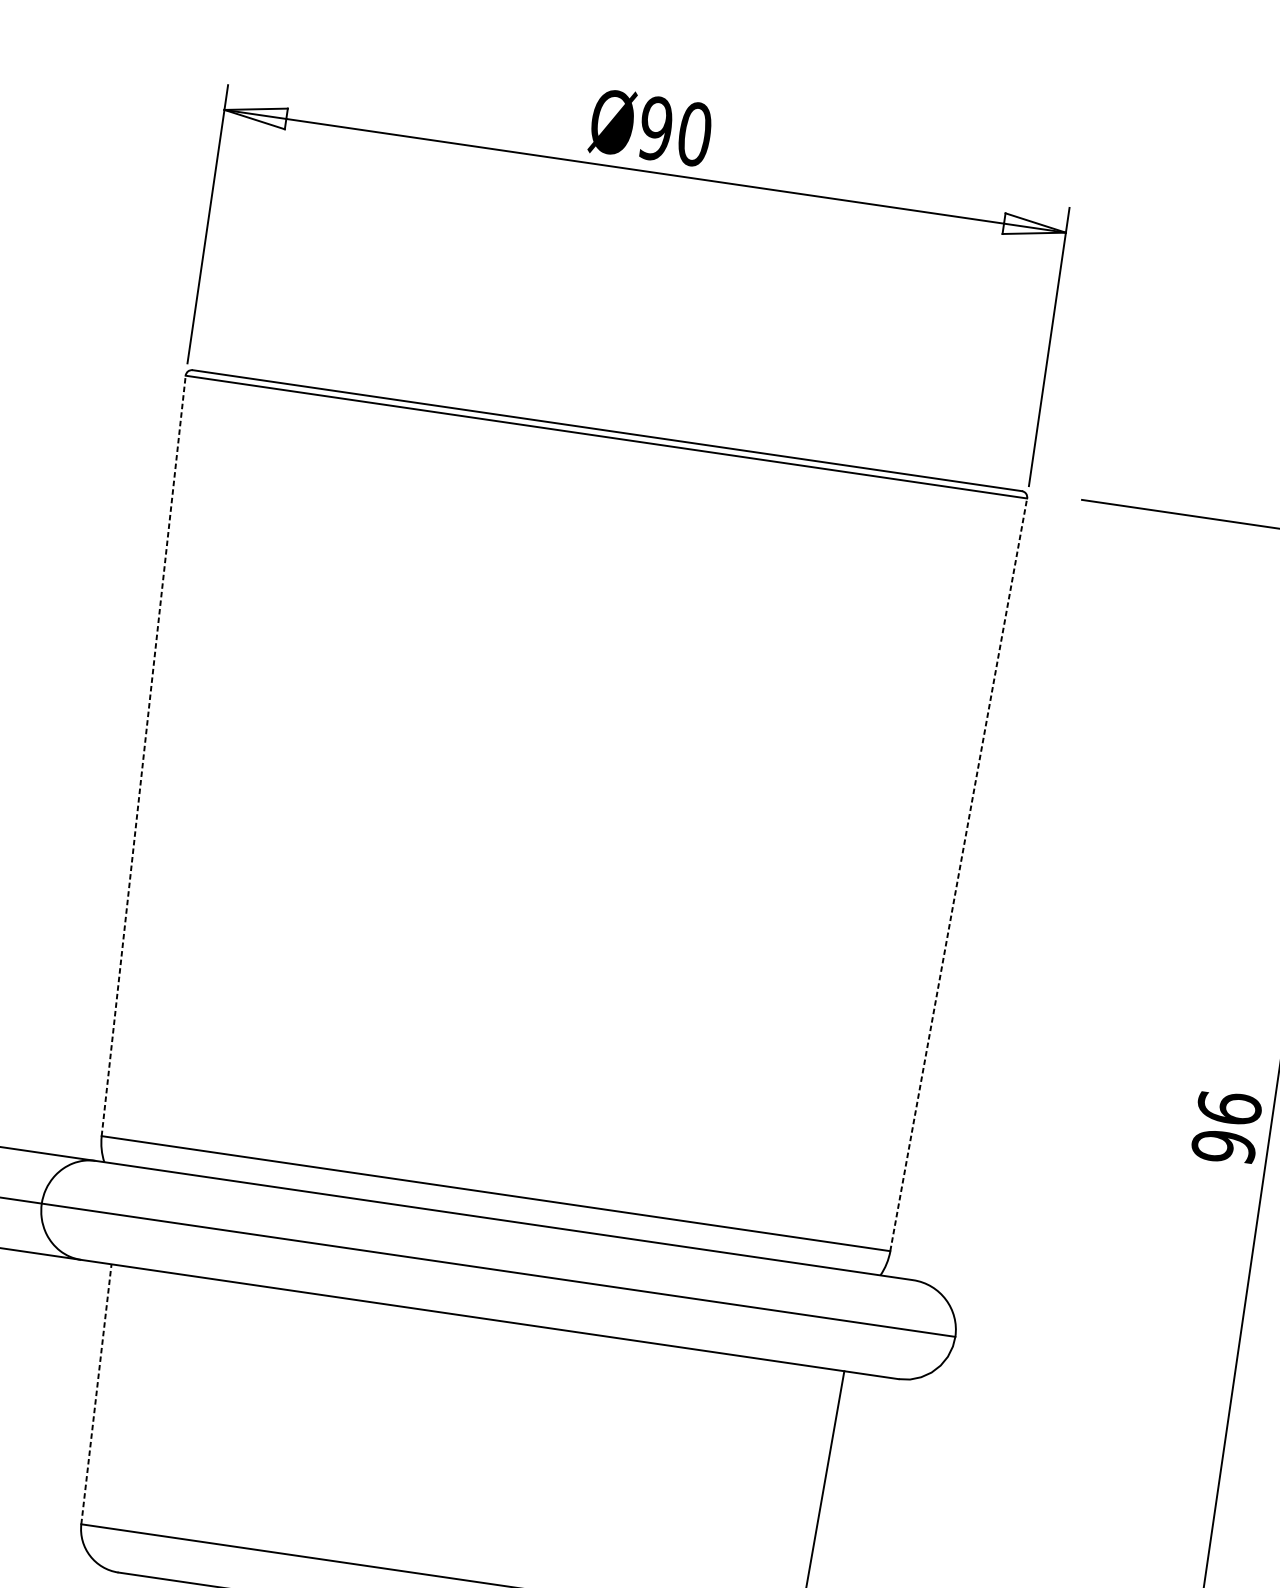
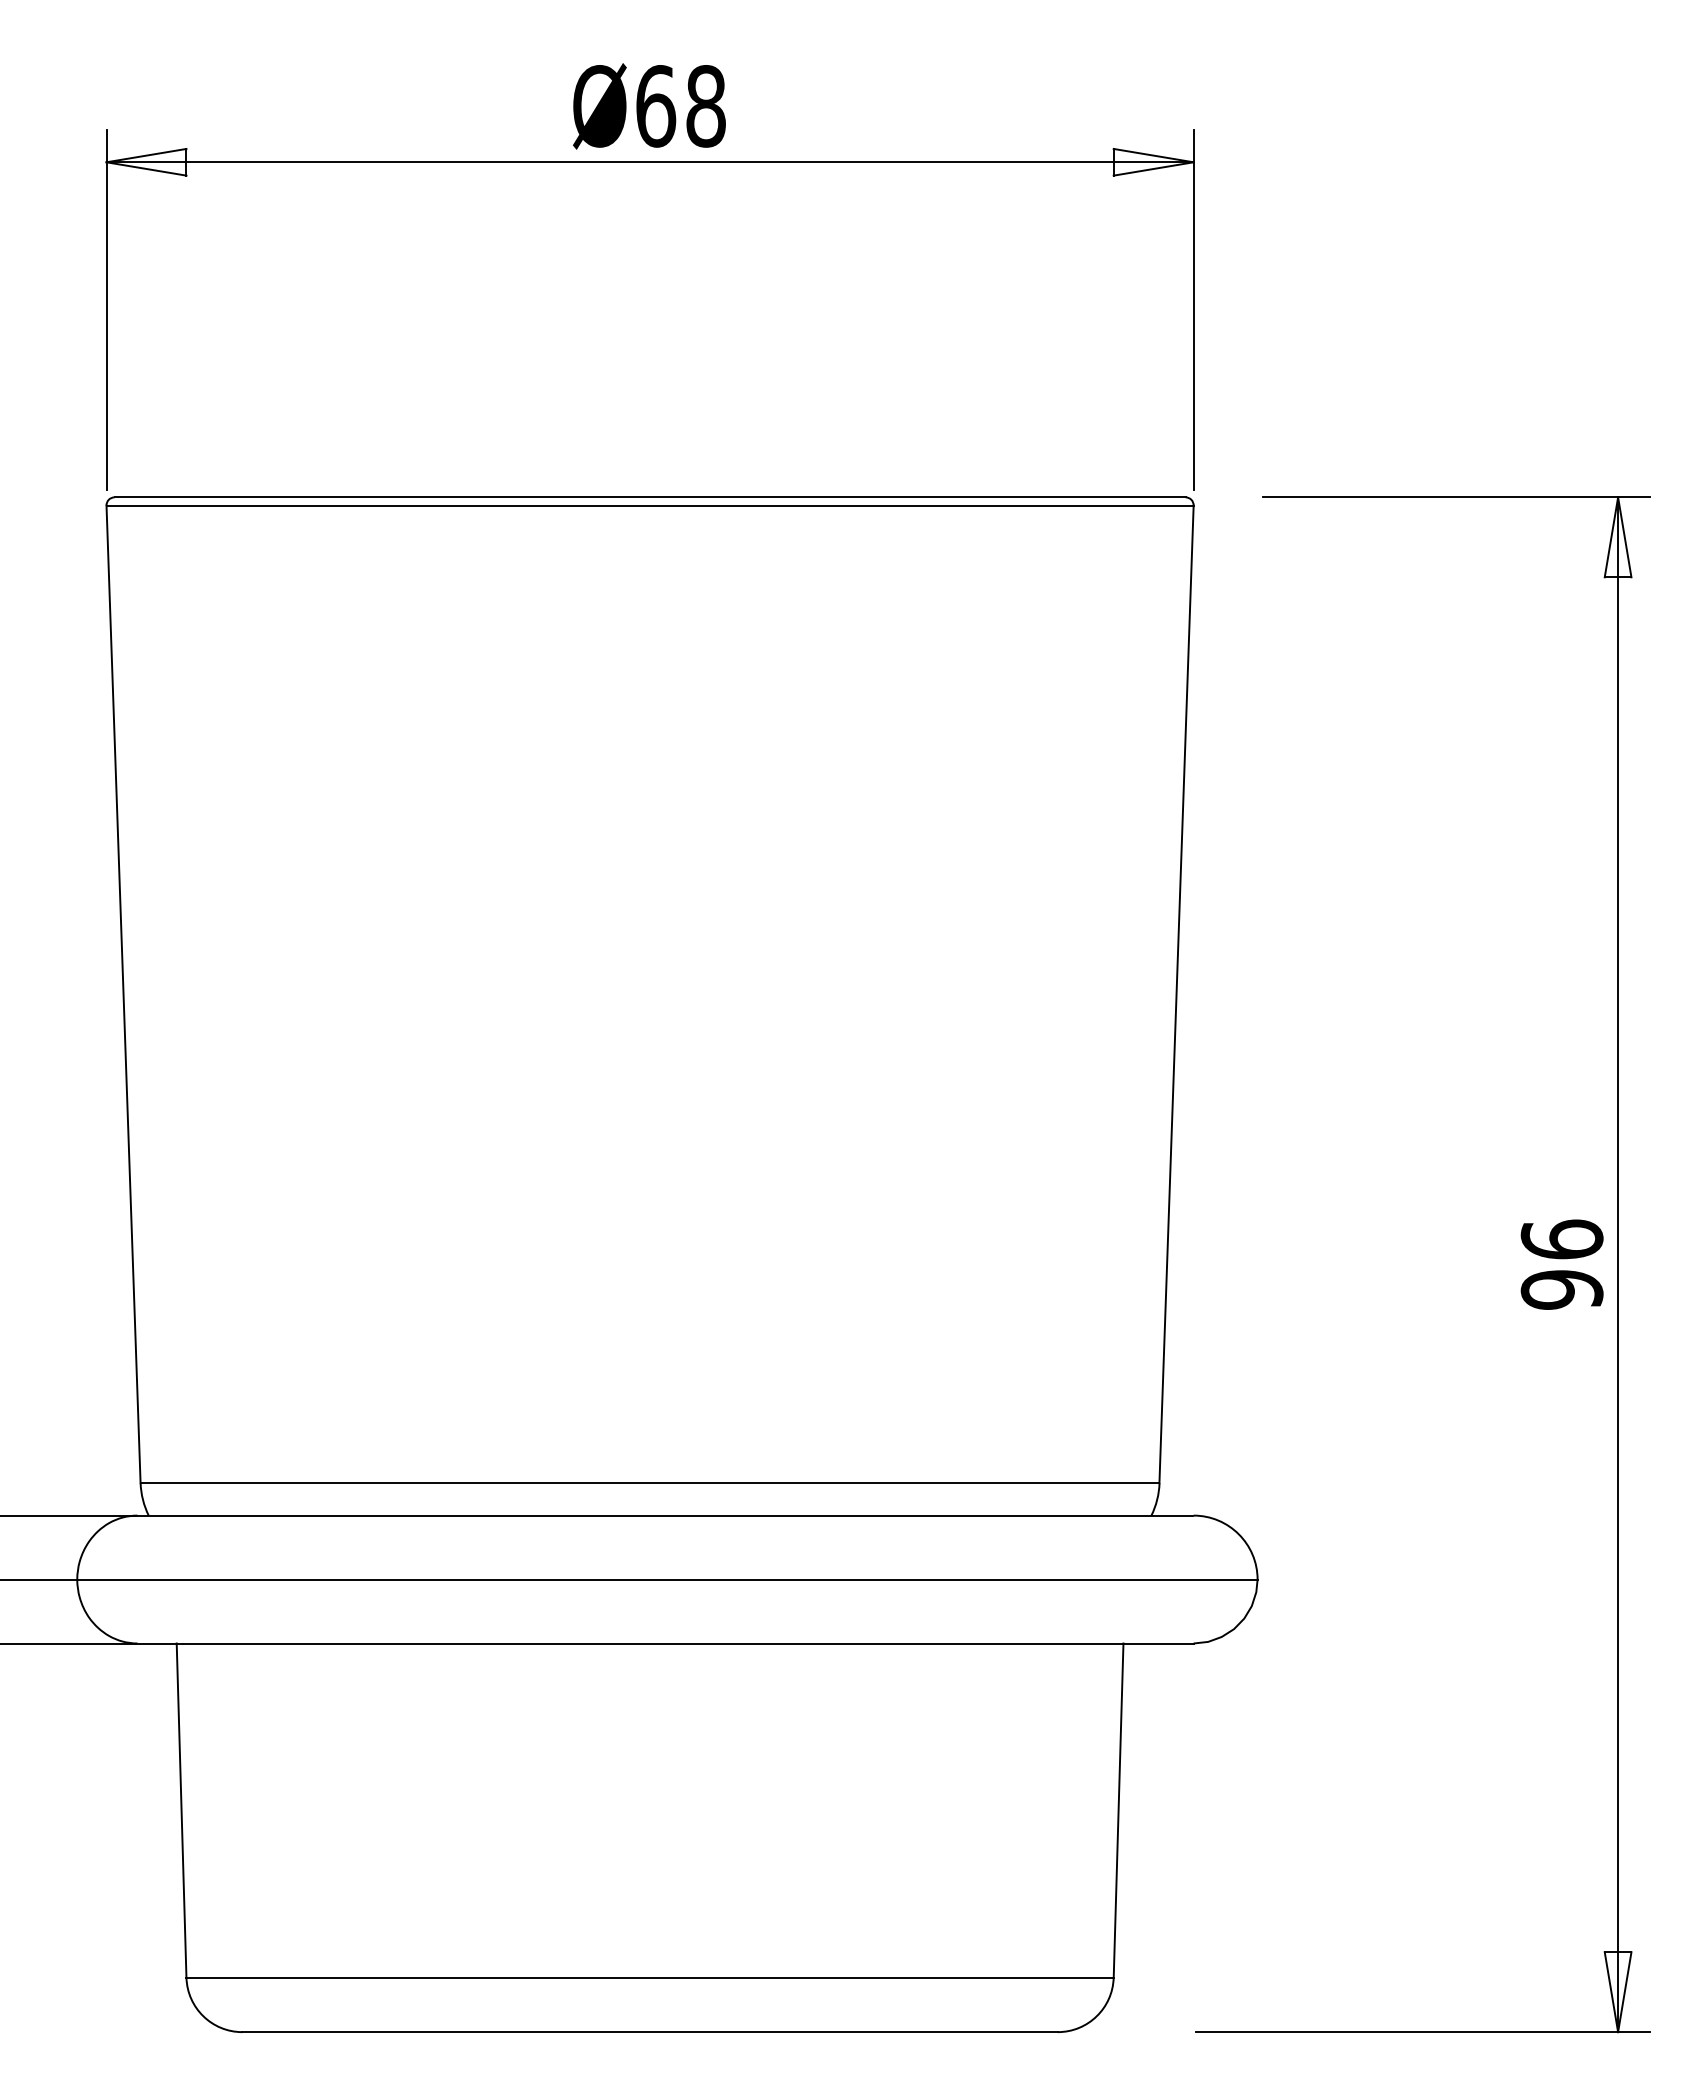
text: (675, 131) -> (681, 106), Ø90 -> Ø68
line: (143, 755) -> (123, 993), dashed -> solid
line: (958, 874) -> (1176, 993), dashed -> solid
line: (96, 1394) -> (181, 1810), dashed -> solid

